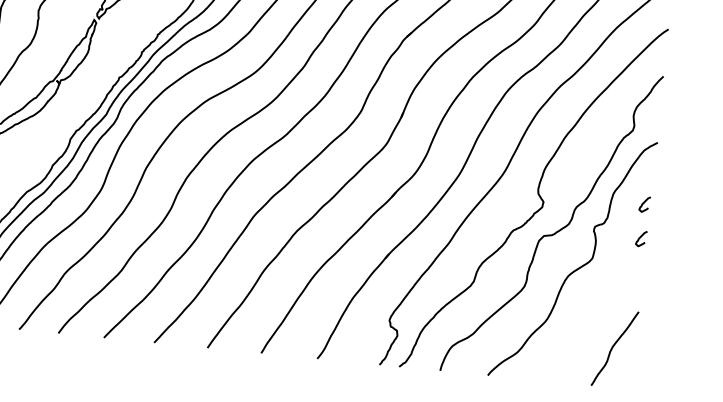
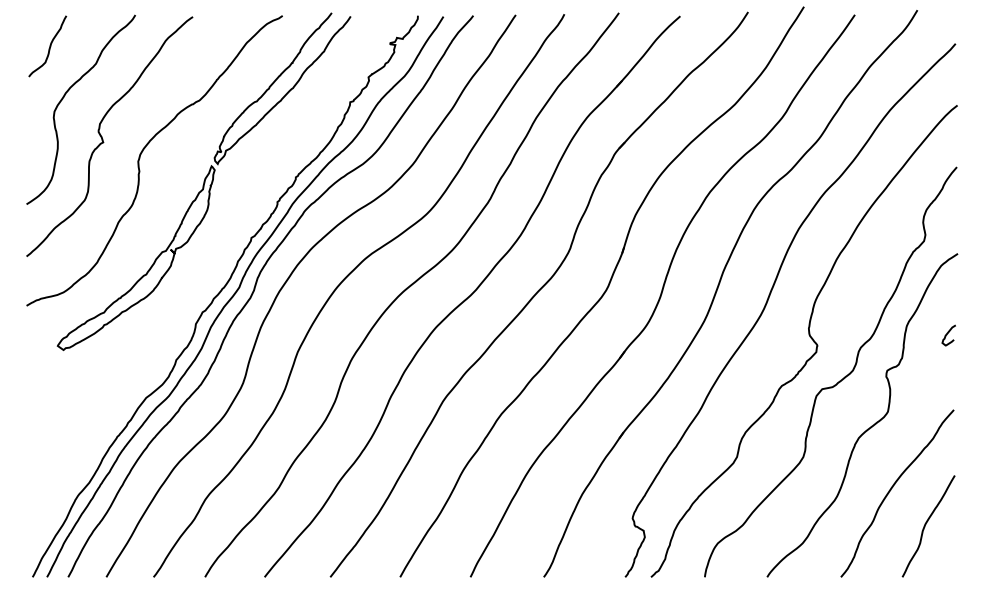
curve: (640, 238) -> (947, 380), removed
curve: (589, 318) -> (891, 490), added

